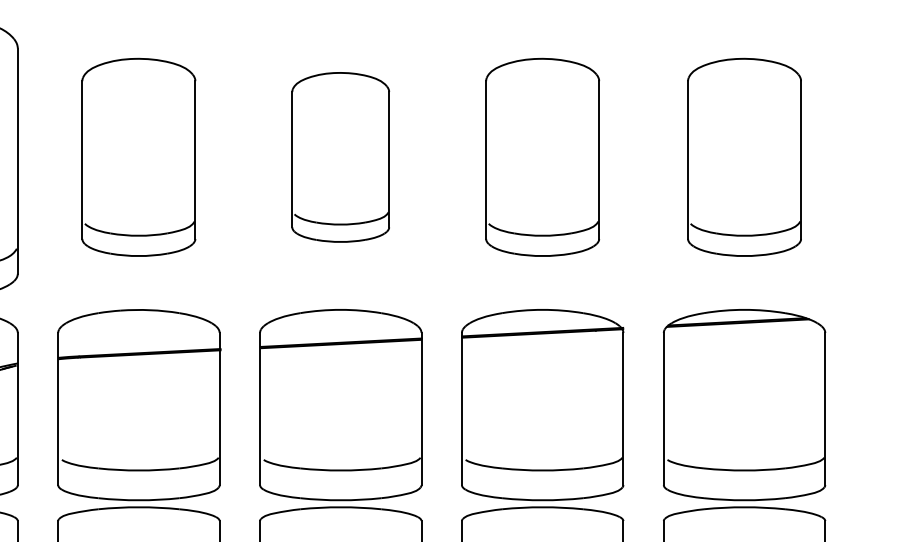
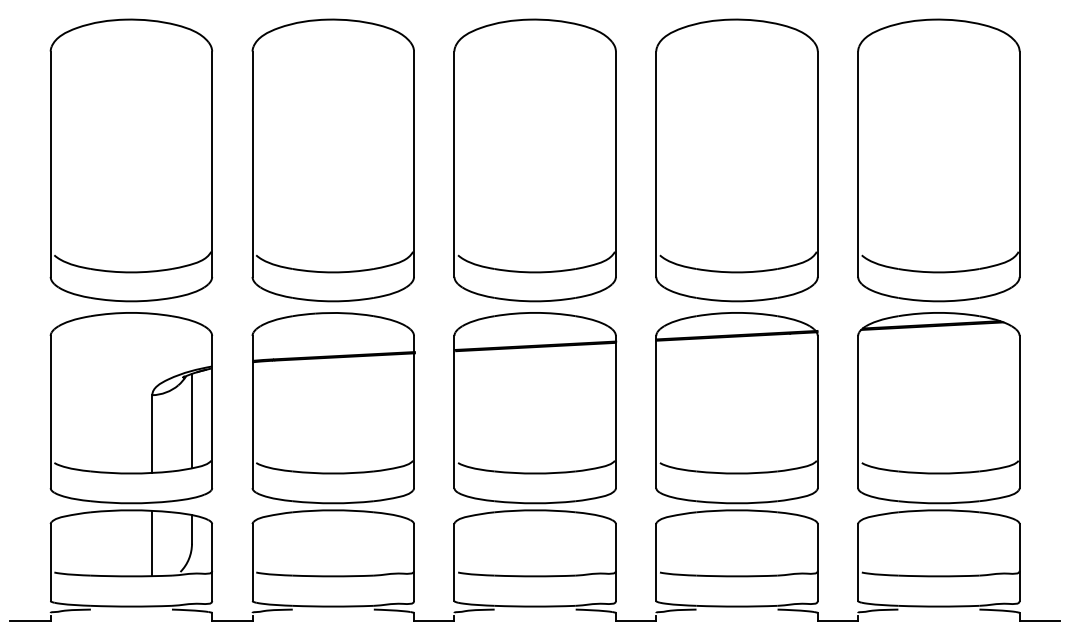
part: (138, 157) -> (332, 160), size x1.43
part: (340, 157) -> (534, 160), size x1.67
part: (542, 157) -> (736, 160), size x1.43
part: (744, 157) -> (938, 160), size x1.43

